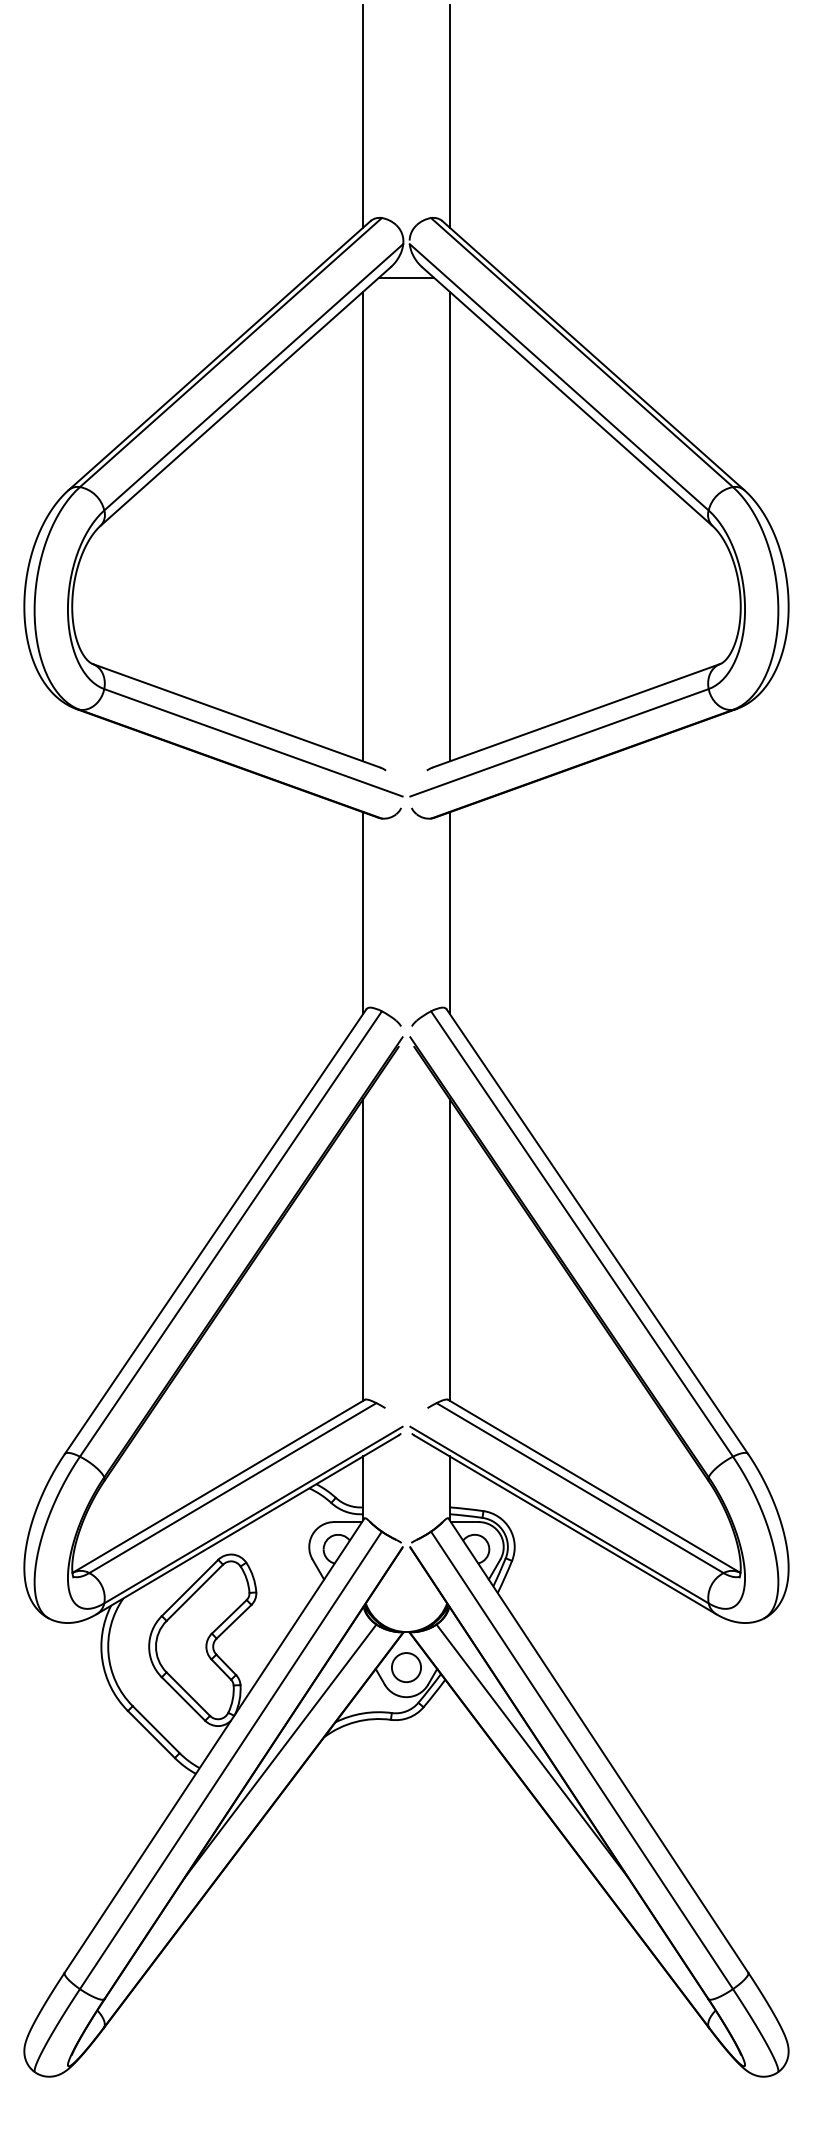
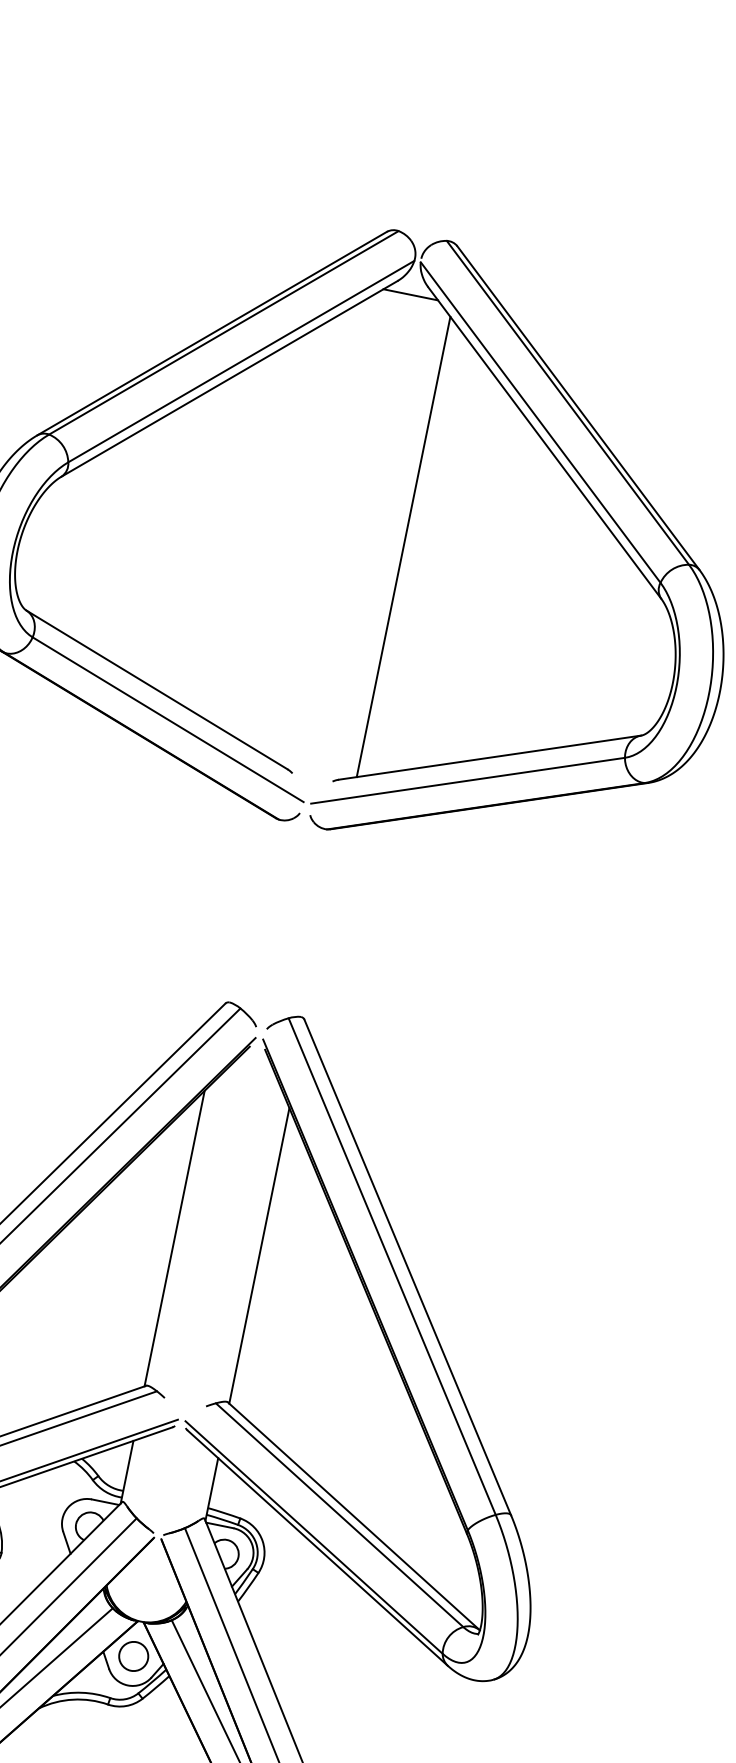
line: (363, 115) -> (401, 126), removed
line: (449, 115) -> (485, 144), removed
line: (363, 526) -> (319, 529), removed
line: (363, 912) -> (242, 907), removed
line: (449, 912) -> (326, 925), removed

